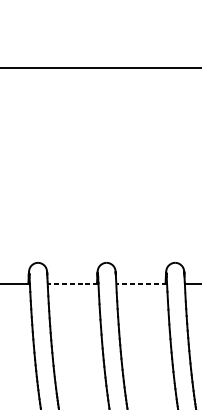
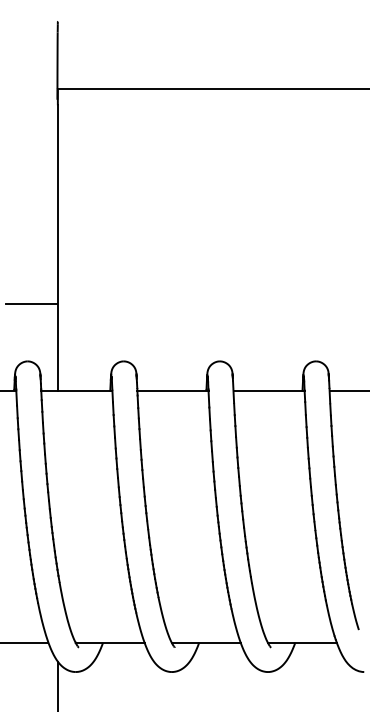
line: (72, 283) -> (172, 390), dashed -> solid
line: (141, 283) -> (269, 390), dashed -> solid

